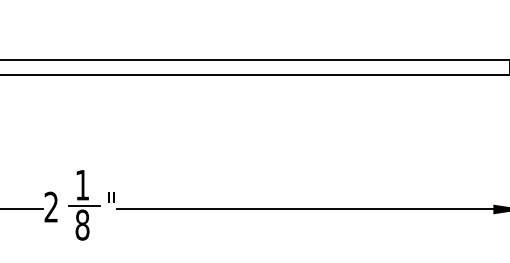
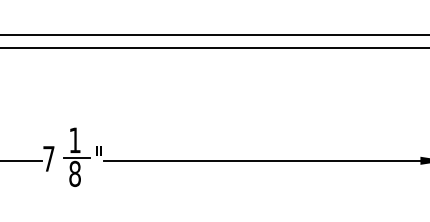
text: (50, 206) -> (48, 158), 2 -> 7

